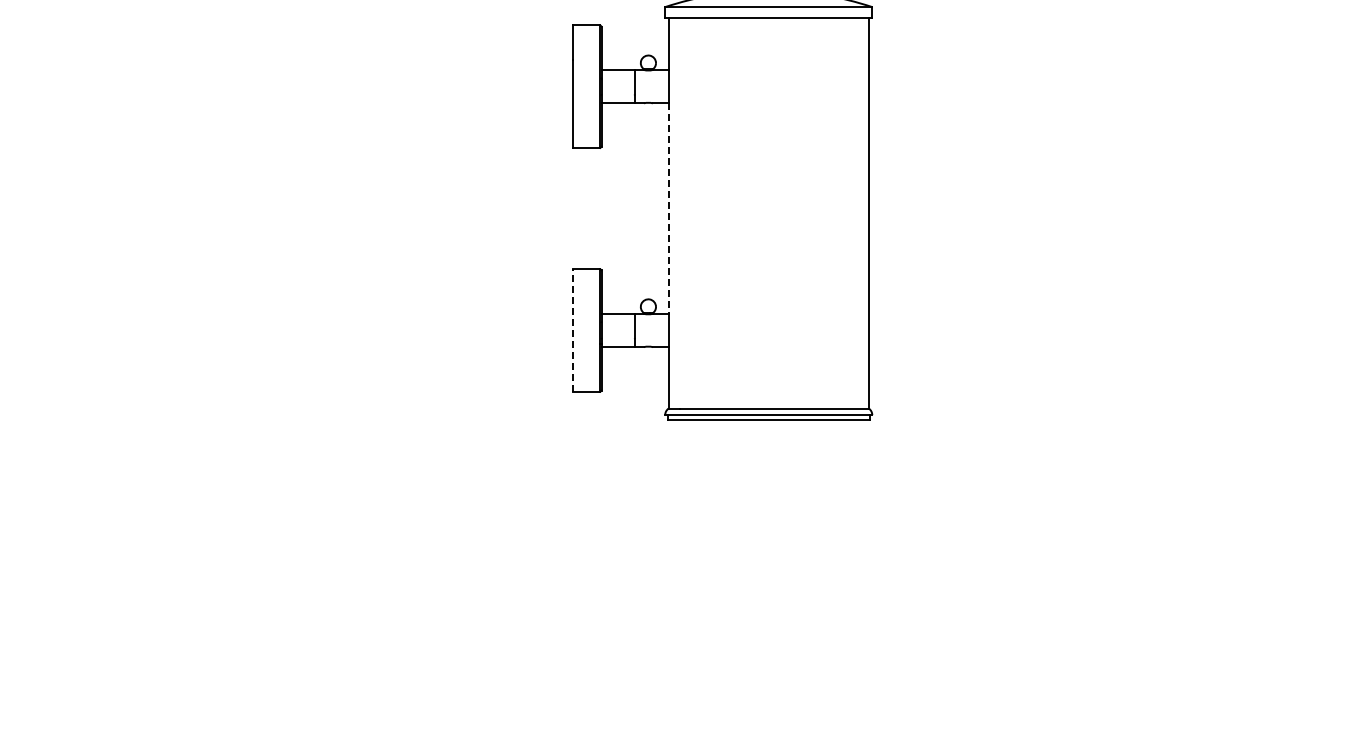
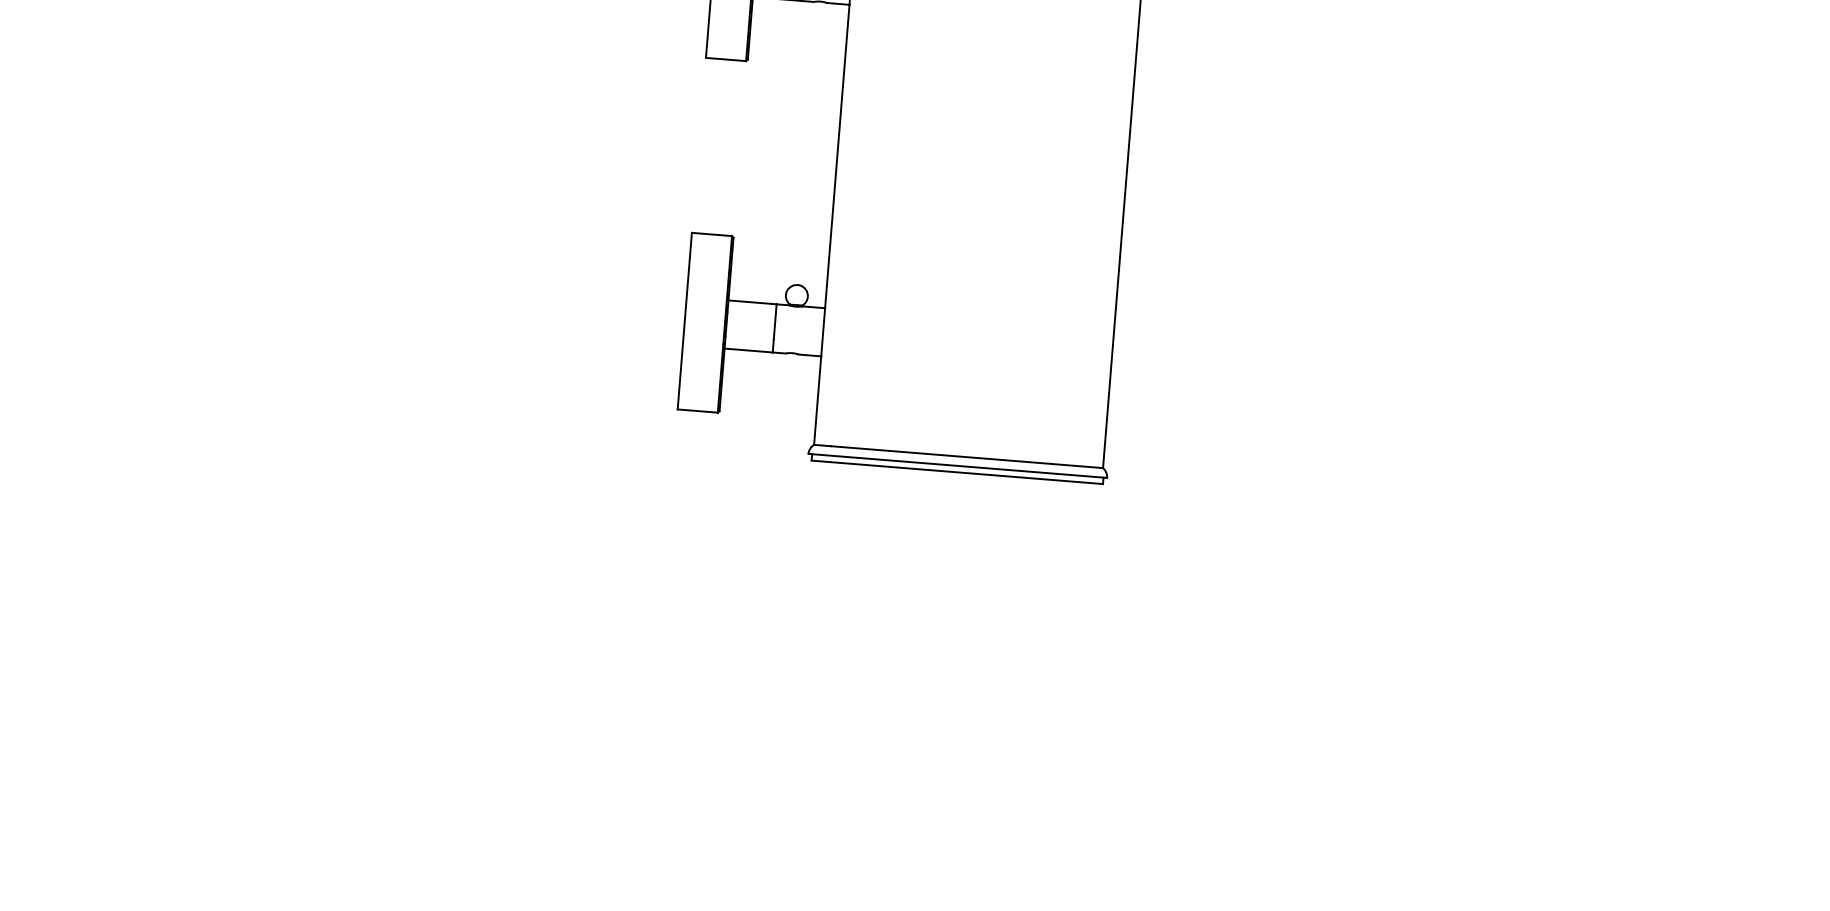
line: (668, 209) -> (837, 157), dashed -> solid
line: (572, 330) -> (684, 321), dashed -> solid

